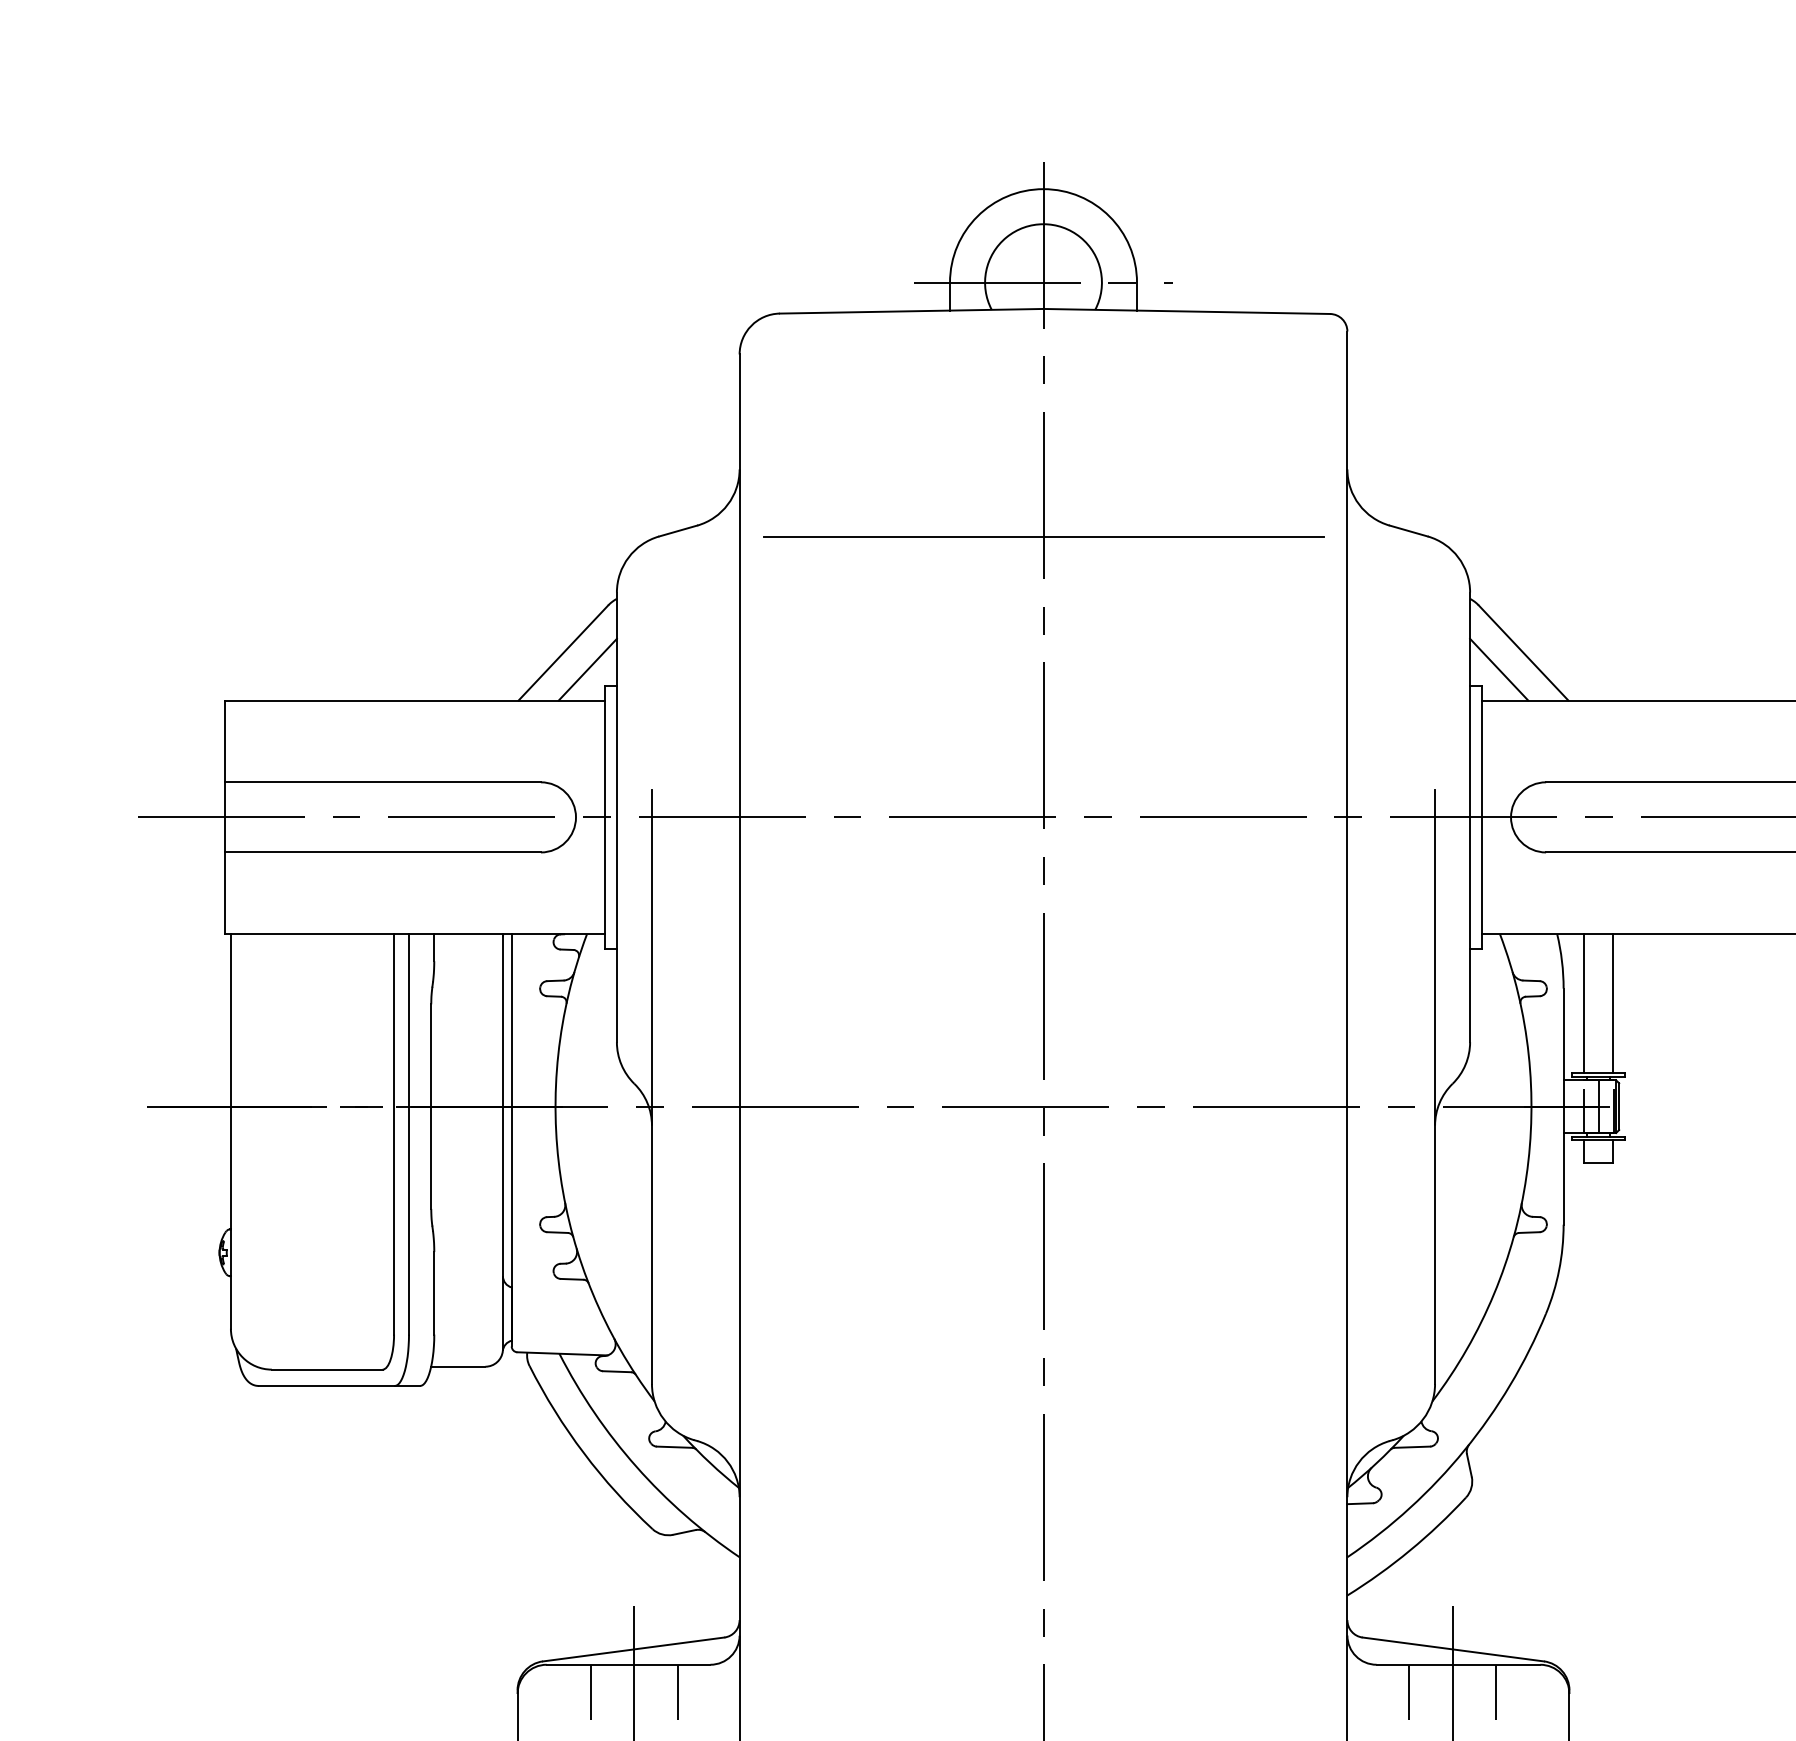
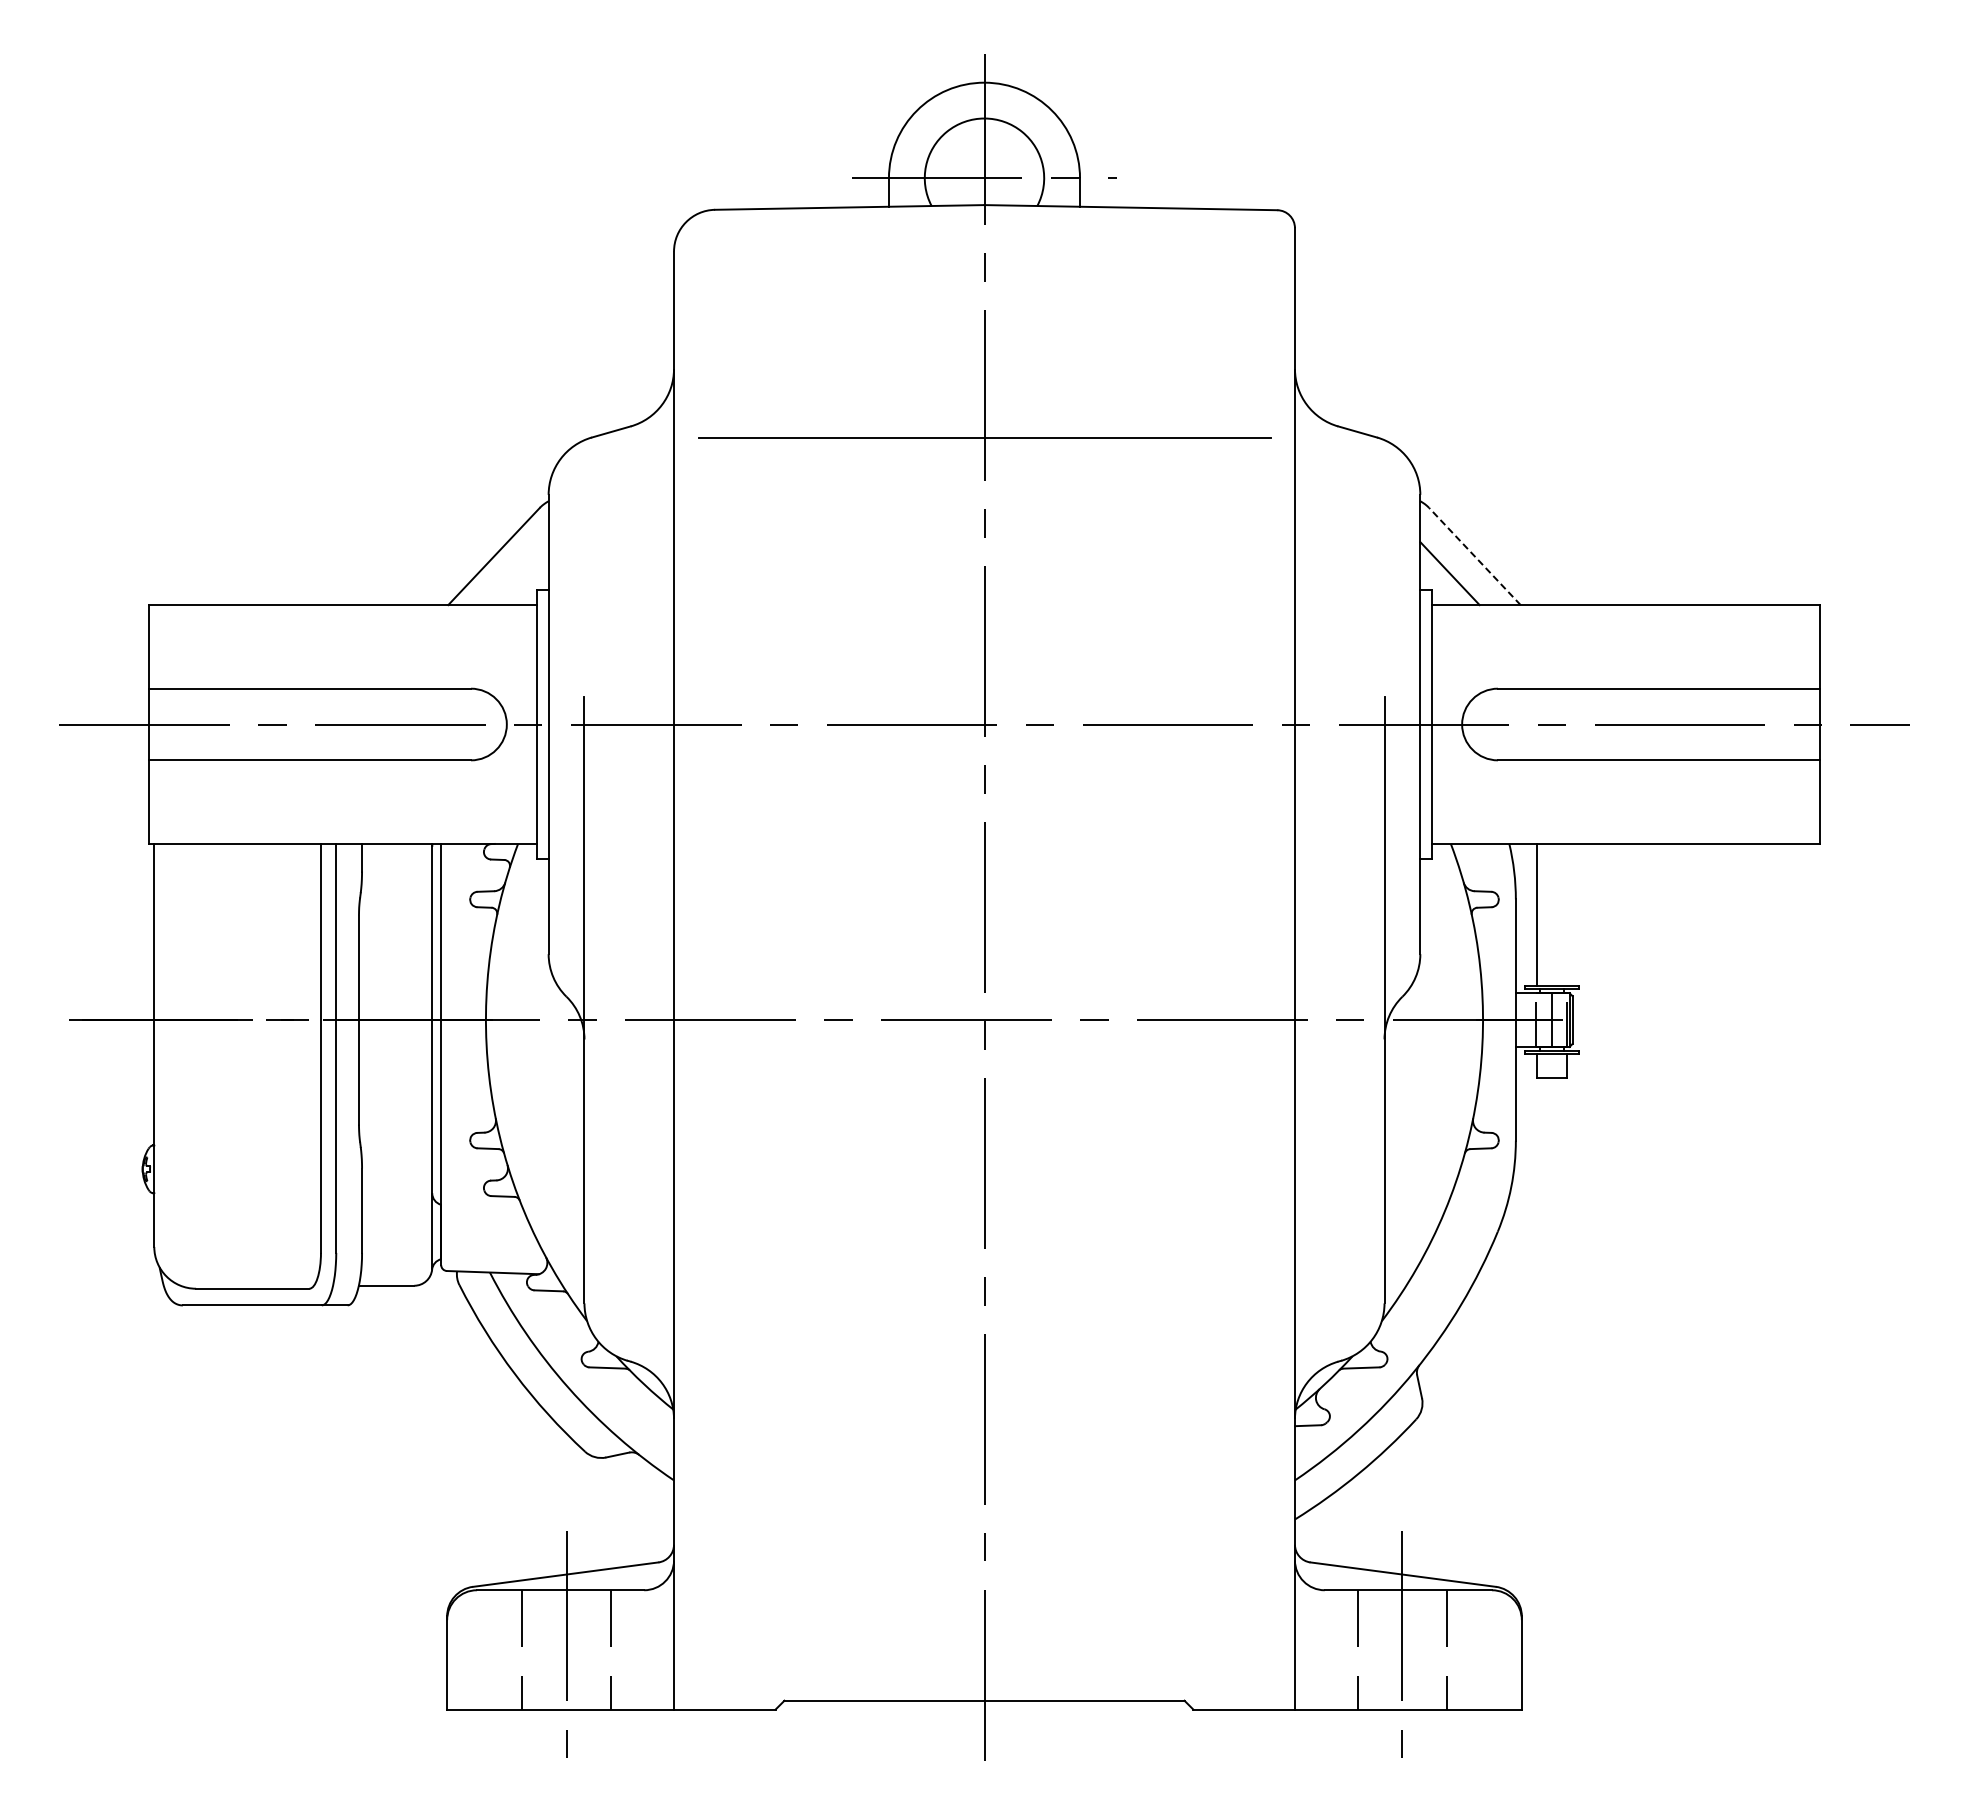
line: (1523, 652) -> (1474, 556), solid -> dashed
line: (587, 669) -> (518, 573), removed
line: (1613, 1003) -> (1566, 914), removed

